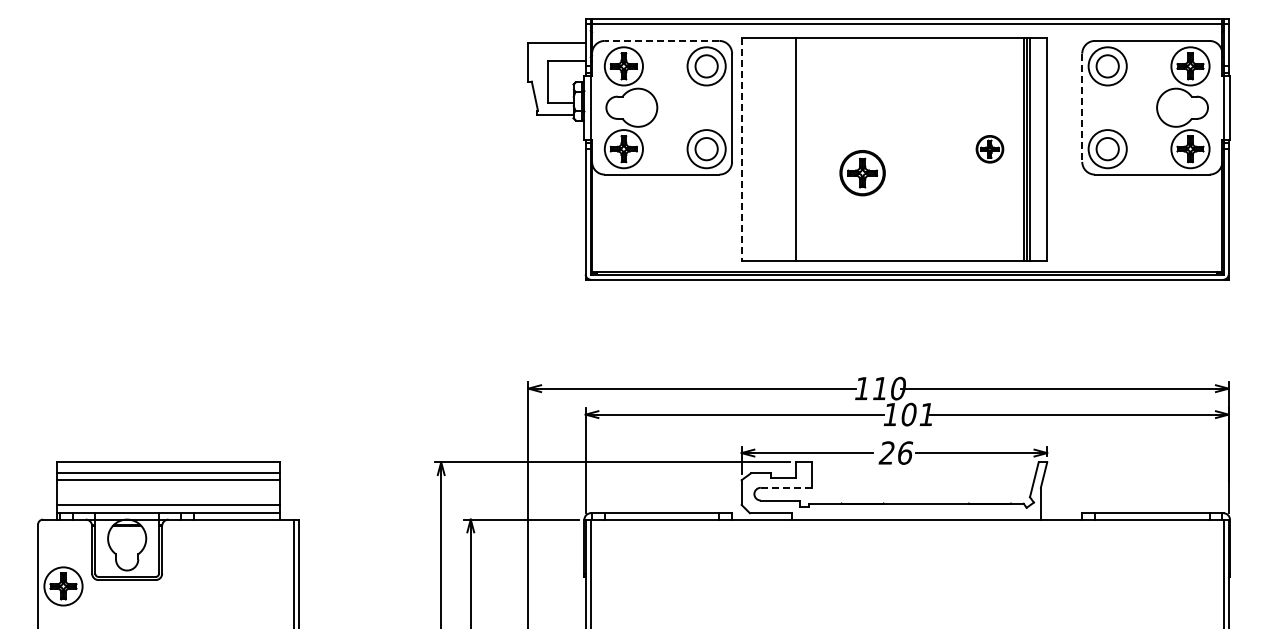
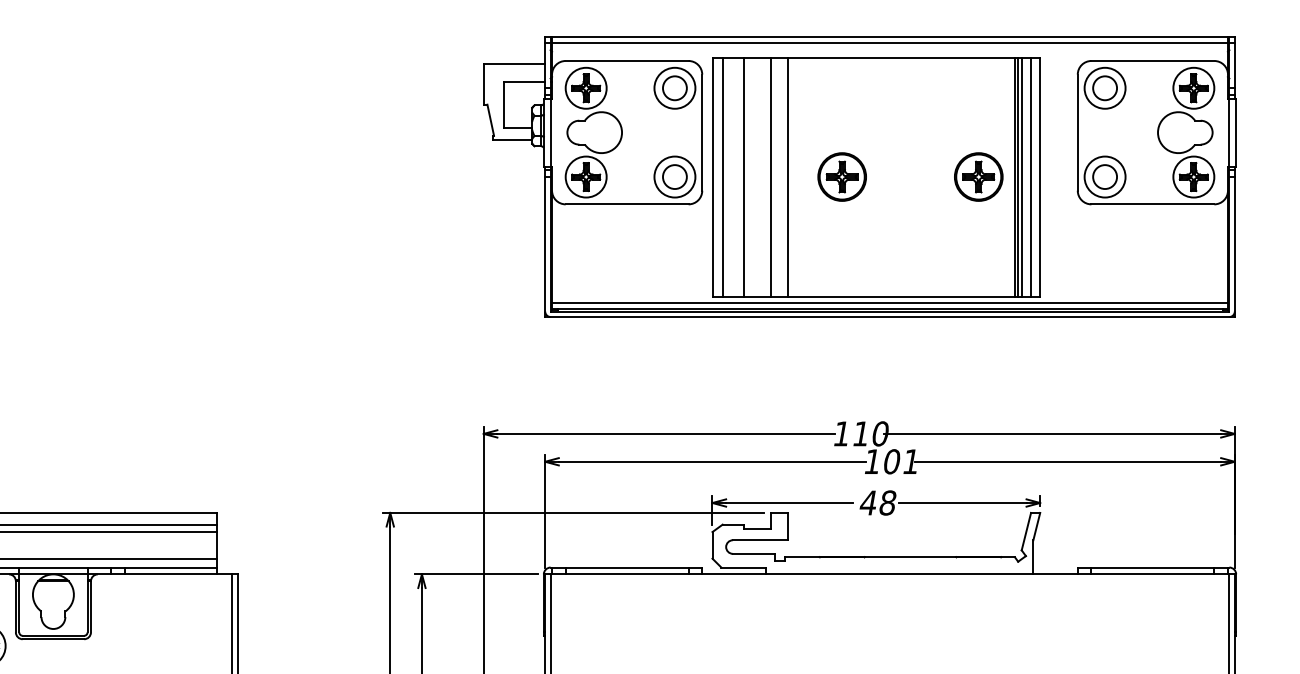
line: (661, 40) -> (626, 60), dashed -> solid
line: (1082, 108) -> (1078, 133), dashed -> solid
line: (751, 148) -> (723, 176), added
line: (770, 148) -> (743, 176), added
line: (811, 148) -> (787, 176), added
line: (1038, 148) -> (1030, 176), added
line: (741, 149) -> (712, 177), dashed -> solid
part: (989, 149) -> (978, 177), size x1.67
part: (862, 173) -> (842, 177), moved
line: (907, 266) -> (890, 302), added
text: (895, 452) -> (877, 502), 26 -> 48
line: (786, 487) -> (760, 539), dashed -> solid

